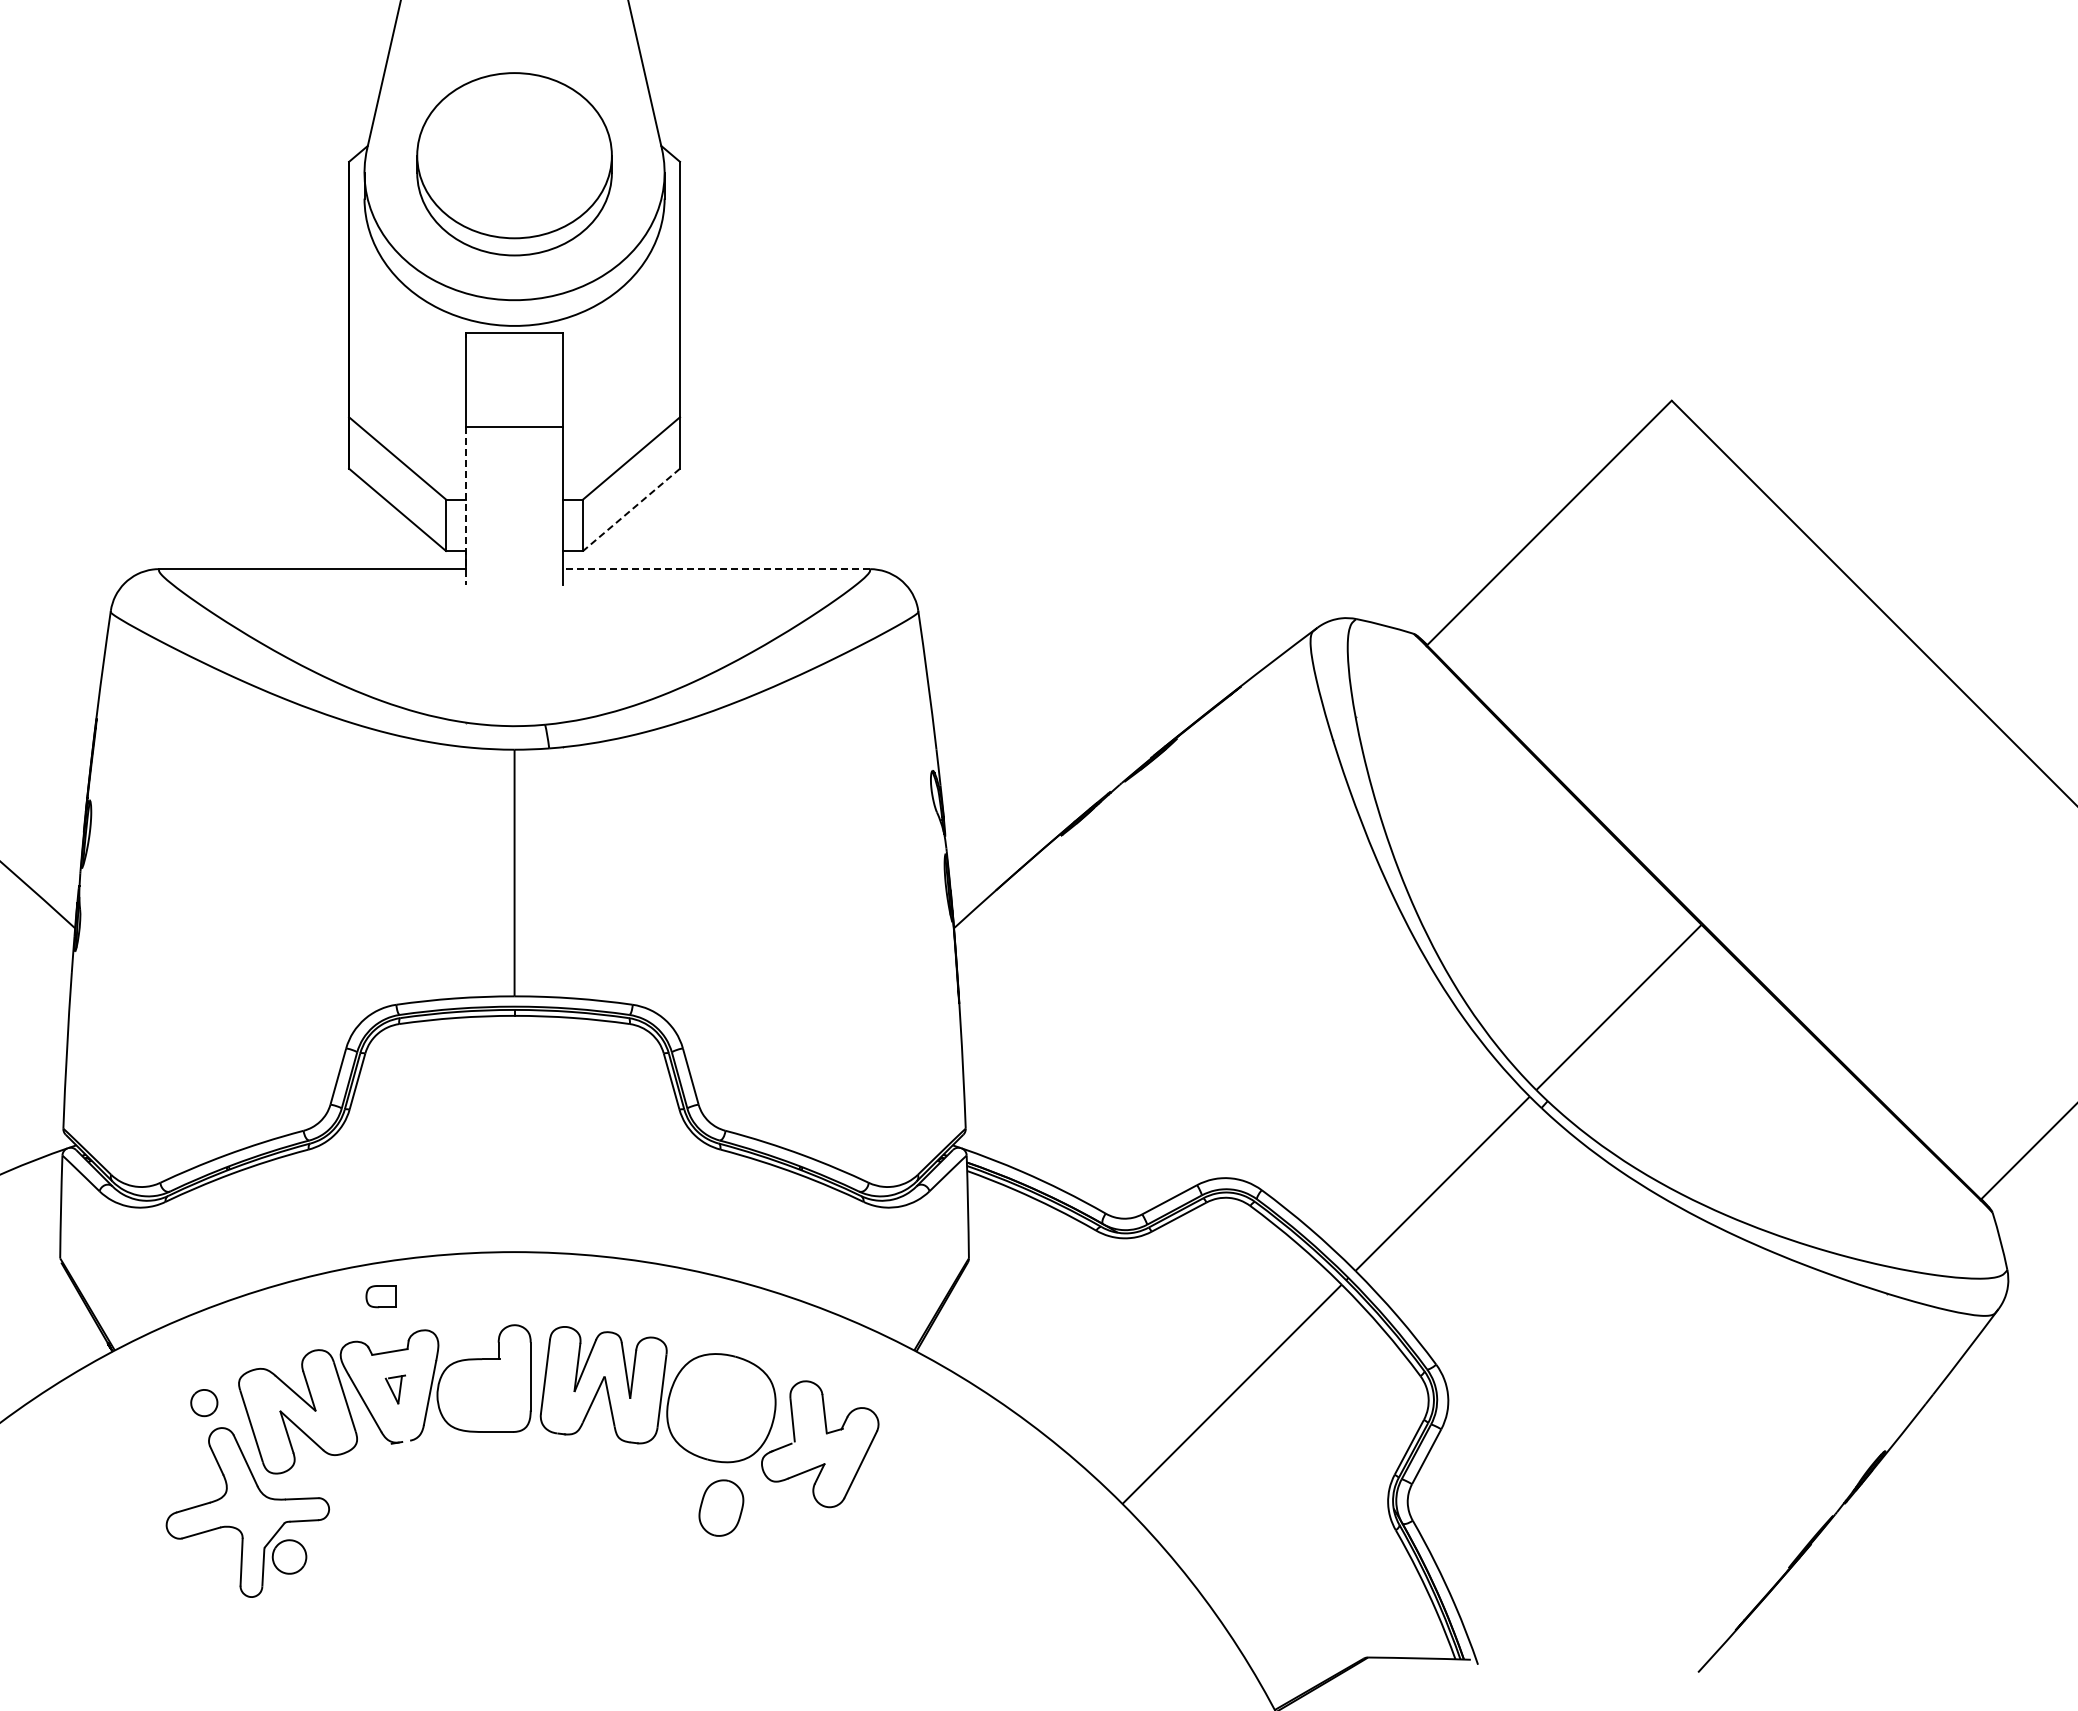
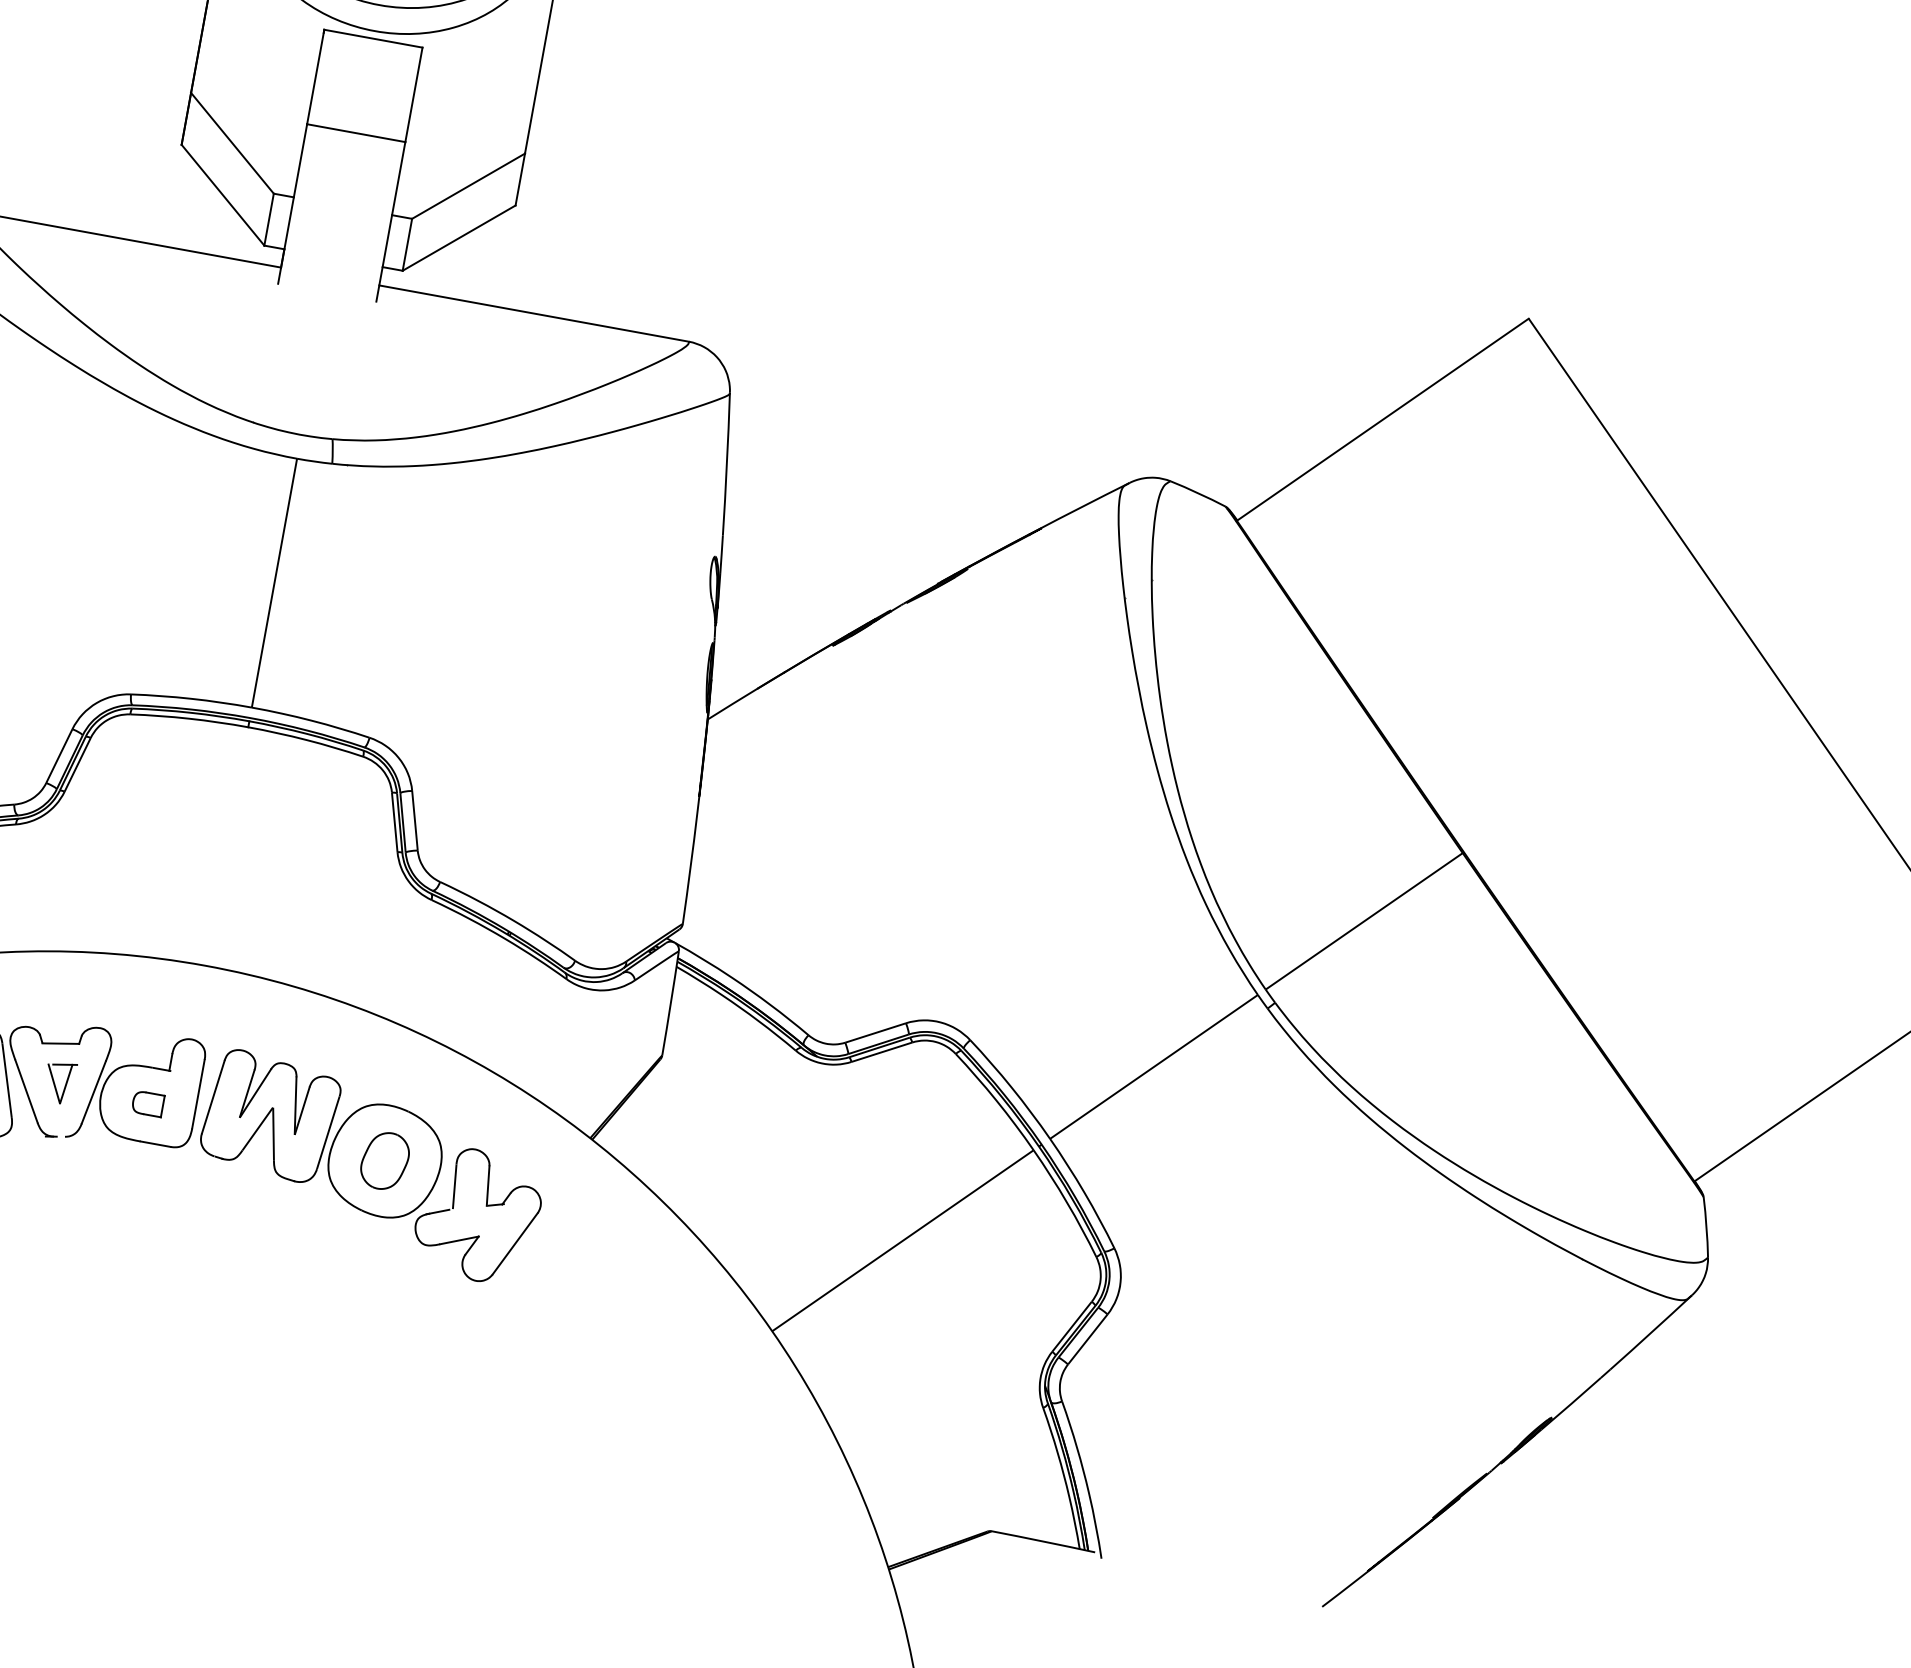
line: (465, 506) -> (292, 204), dashed -> solid
line: (631, 509) -> (459, 237), dashed -> solid
line: (716, 569) -> (533, 313), dashed -> solid
part: (380, 1296) -> (147, 1103), moved
part: (395, 1389) -> (59, 1082), size x1.43
part: (721, 1507) -> (385, 1160), moved

